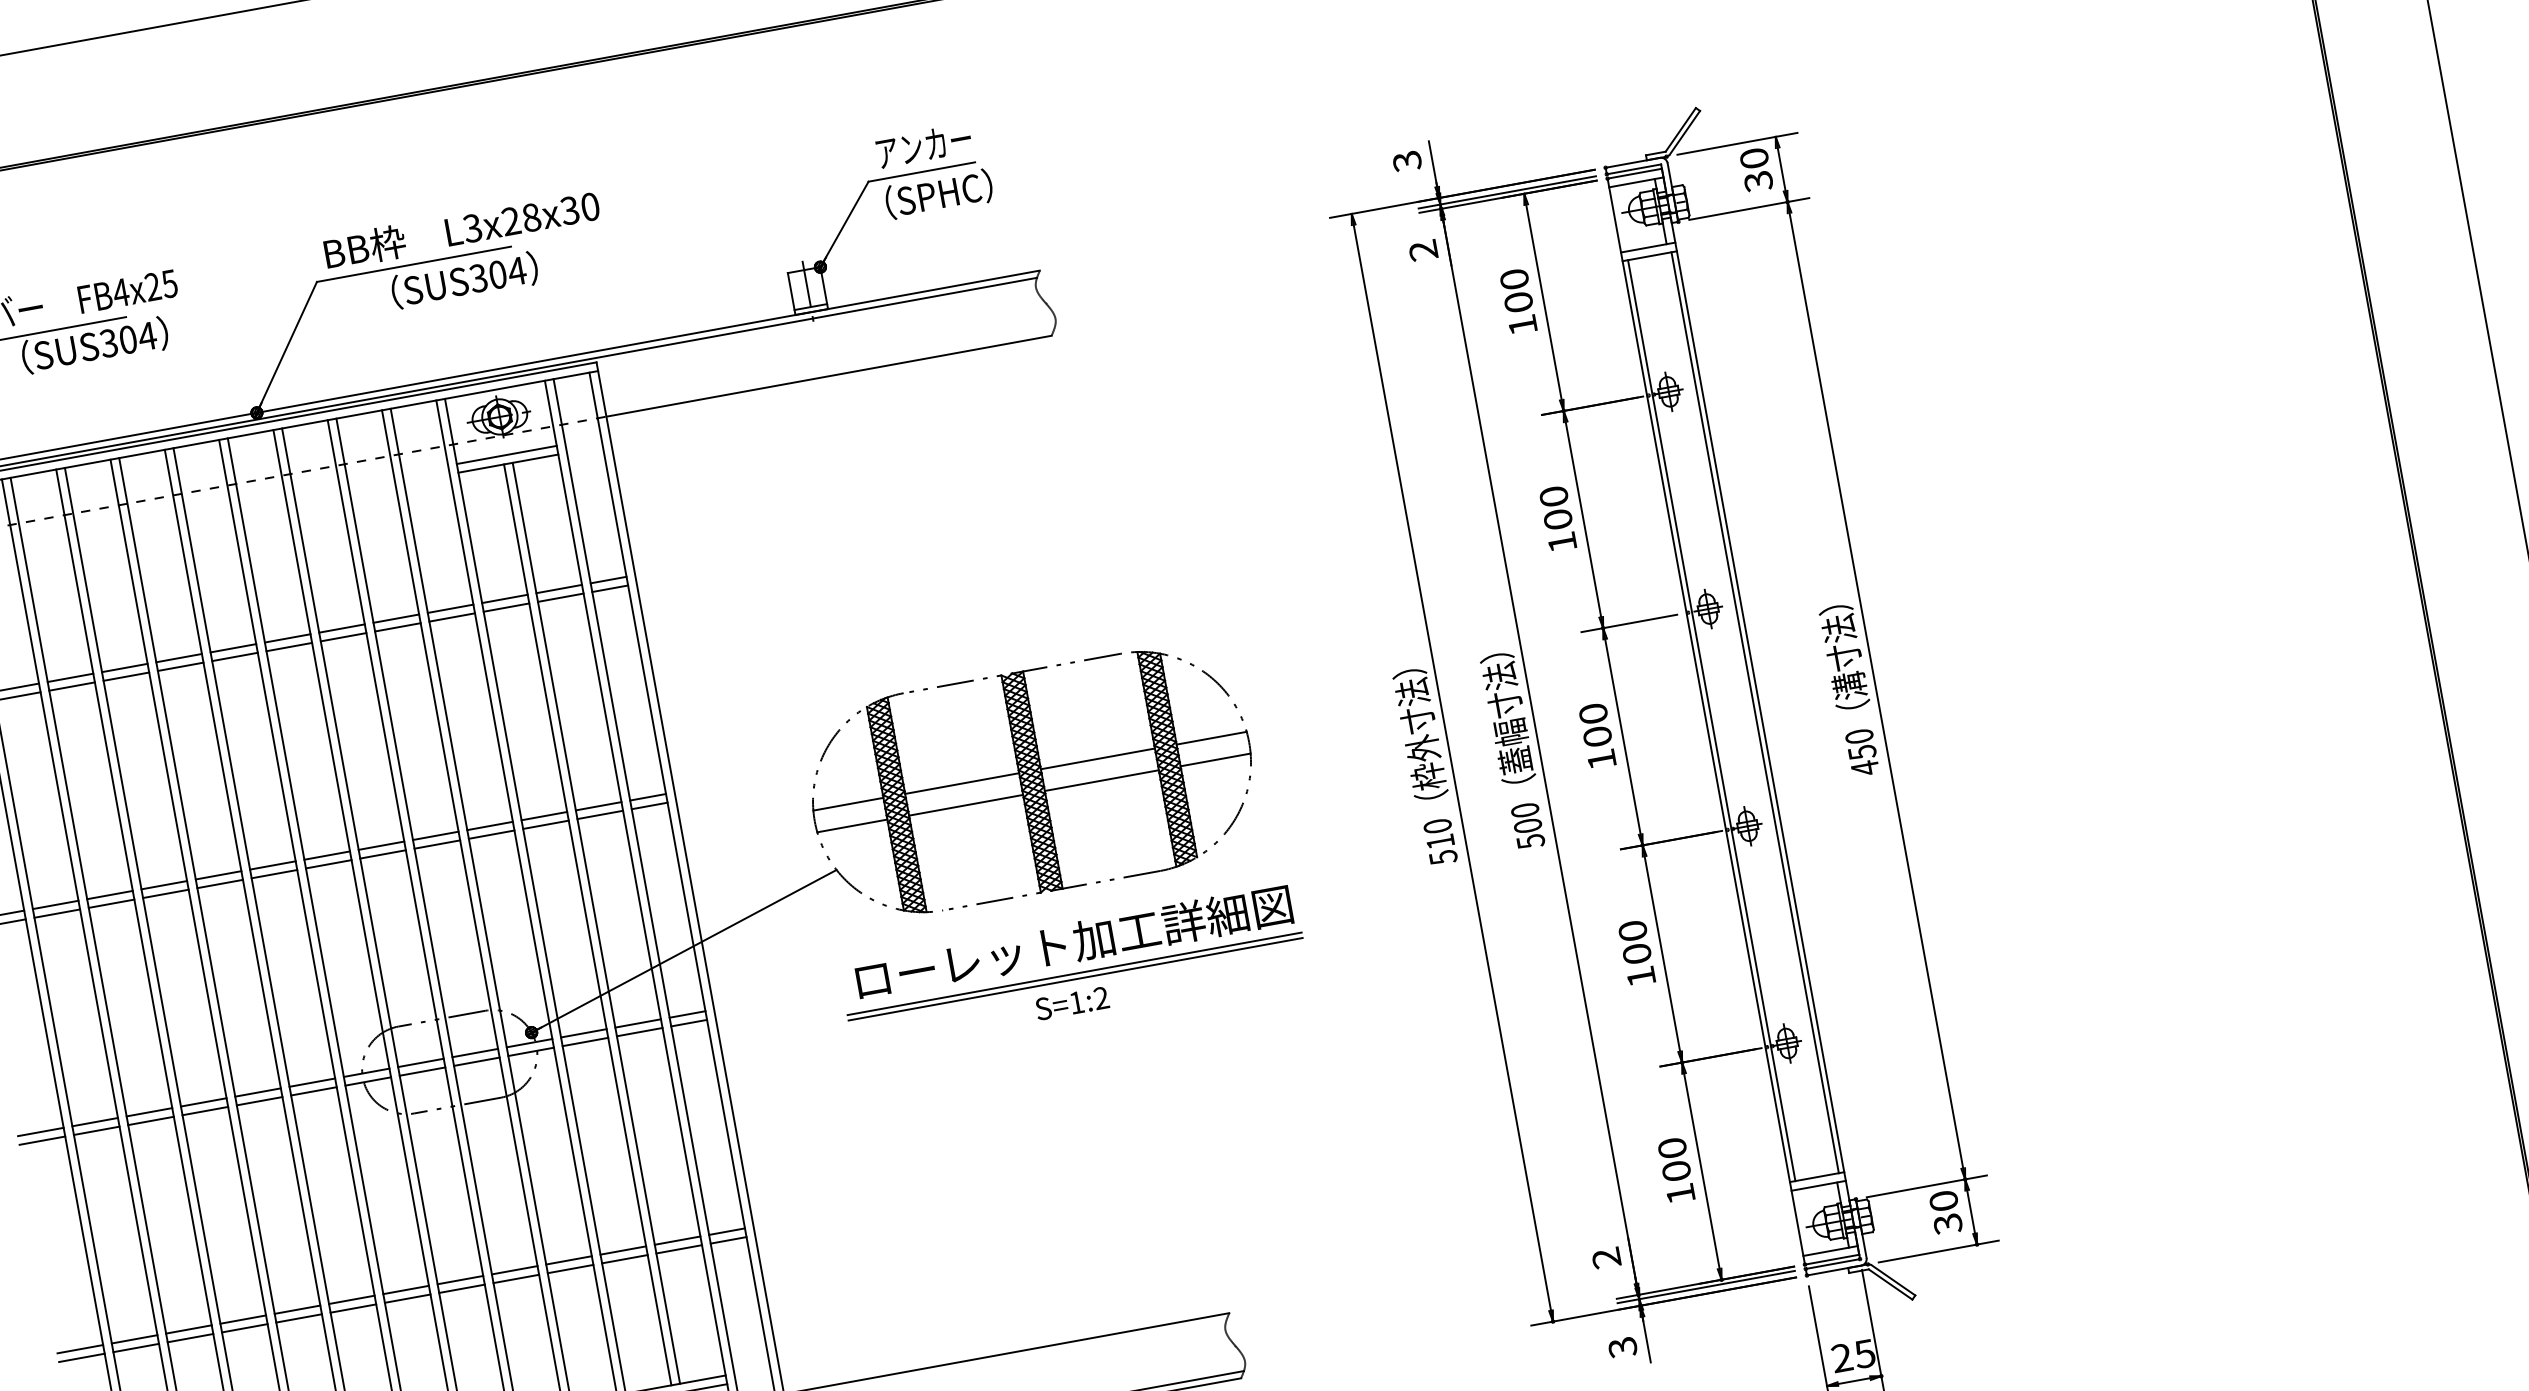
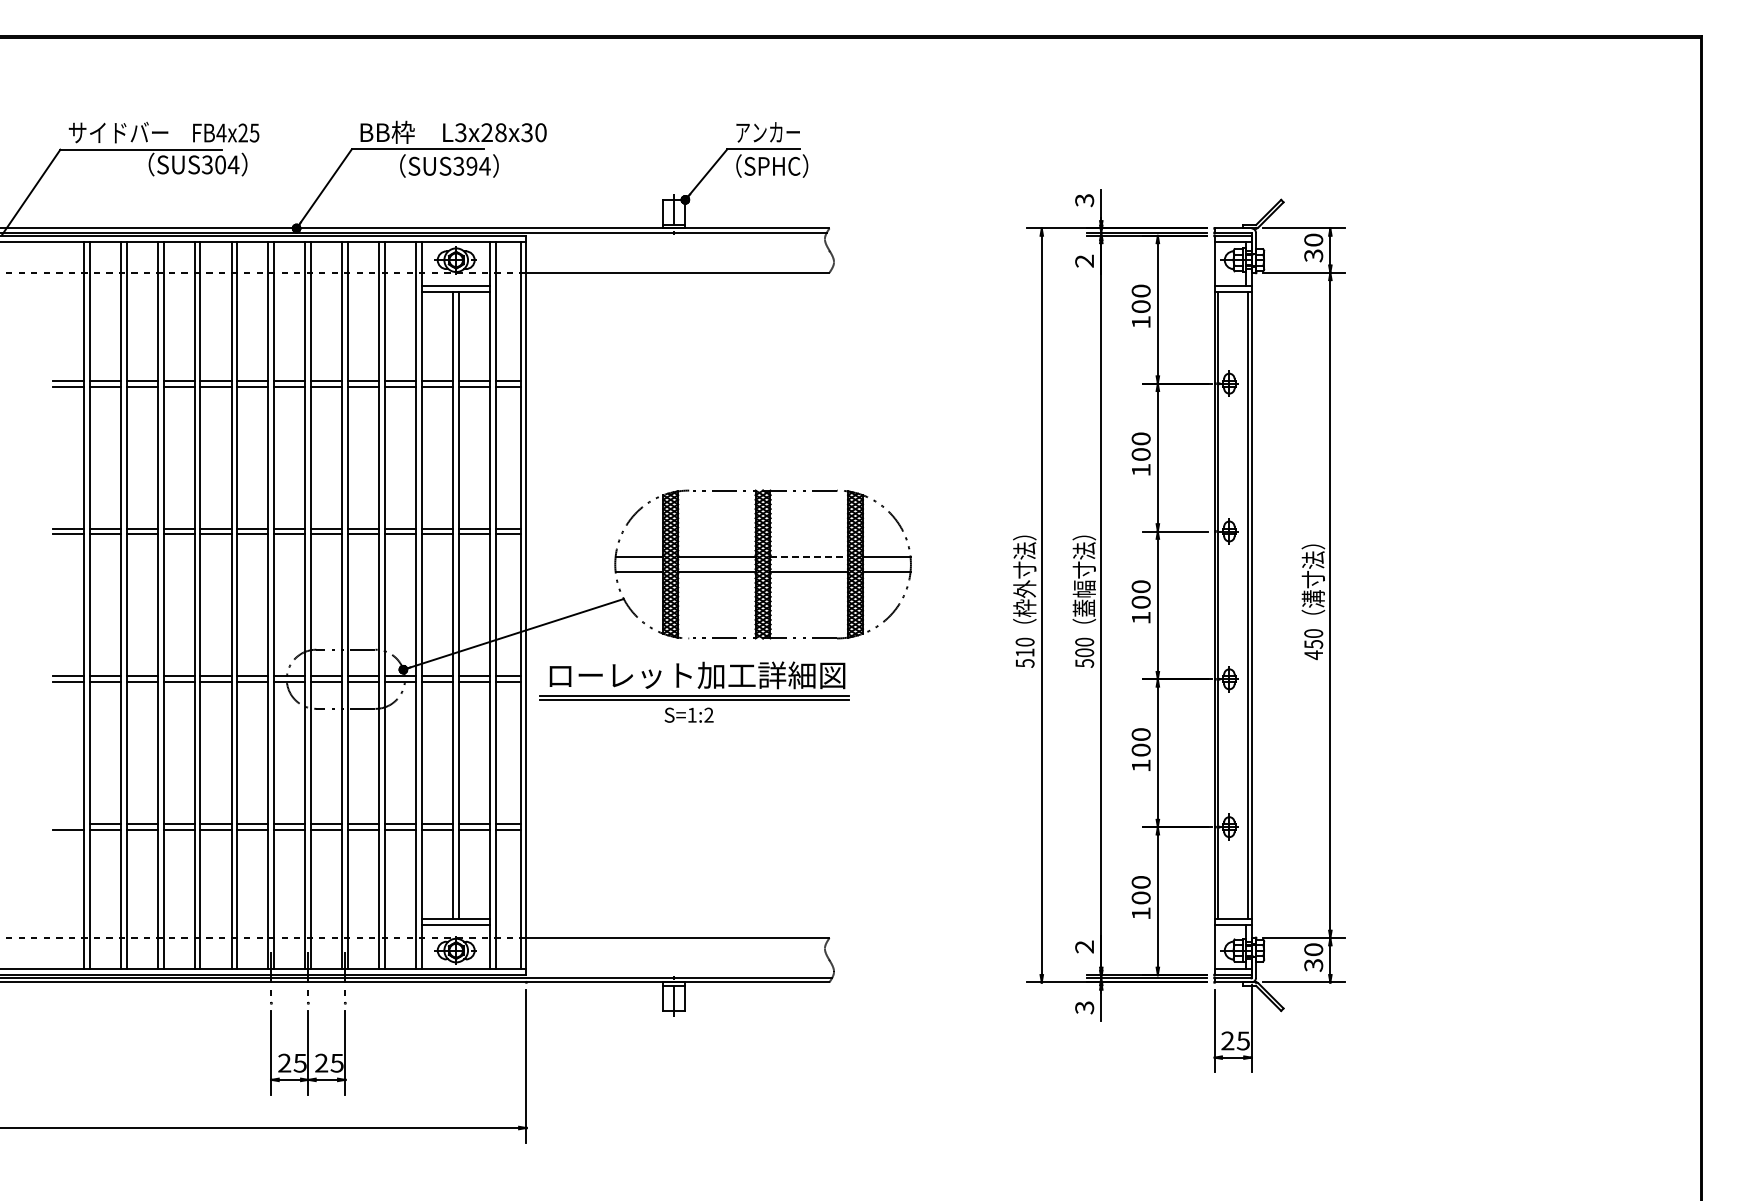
text: (497, 275) -> (471, 166), SUS304 -> SUS394
line: (1098, 759) -> (809, 557), solid -> dashed
part: (1073, 967) -> (694, 691), moved
line: (79, 1349) -> (67, 824), removed

